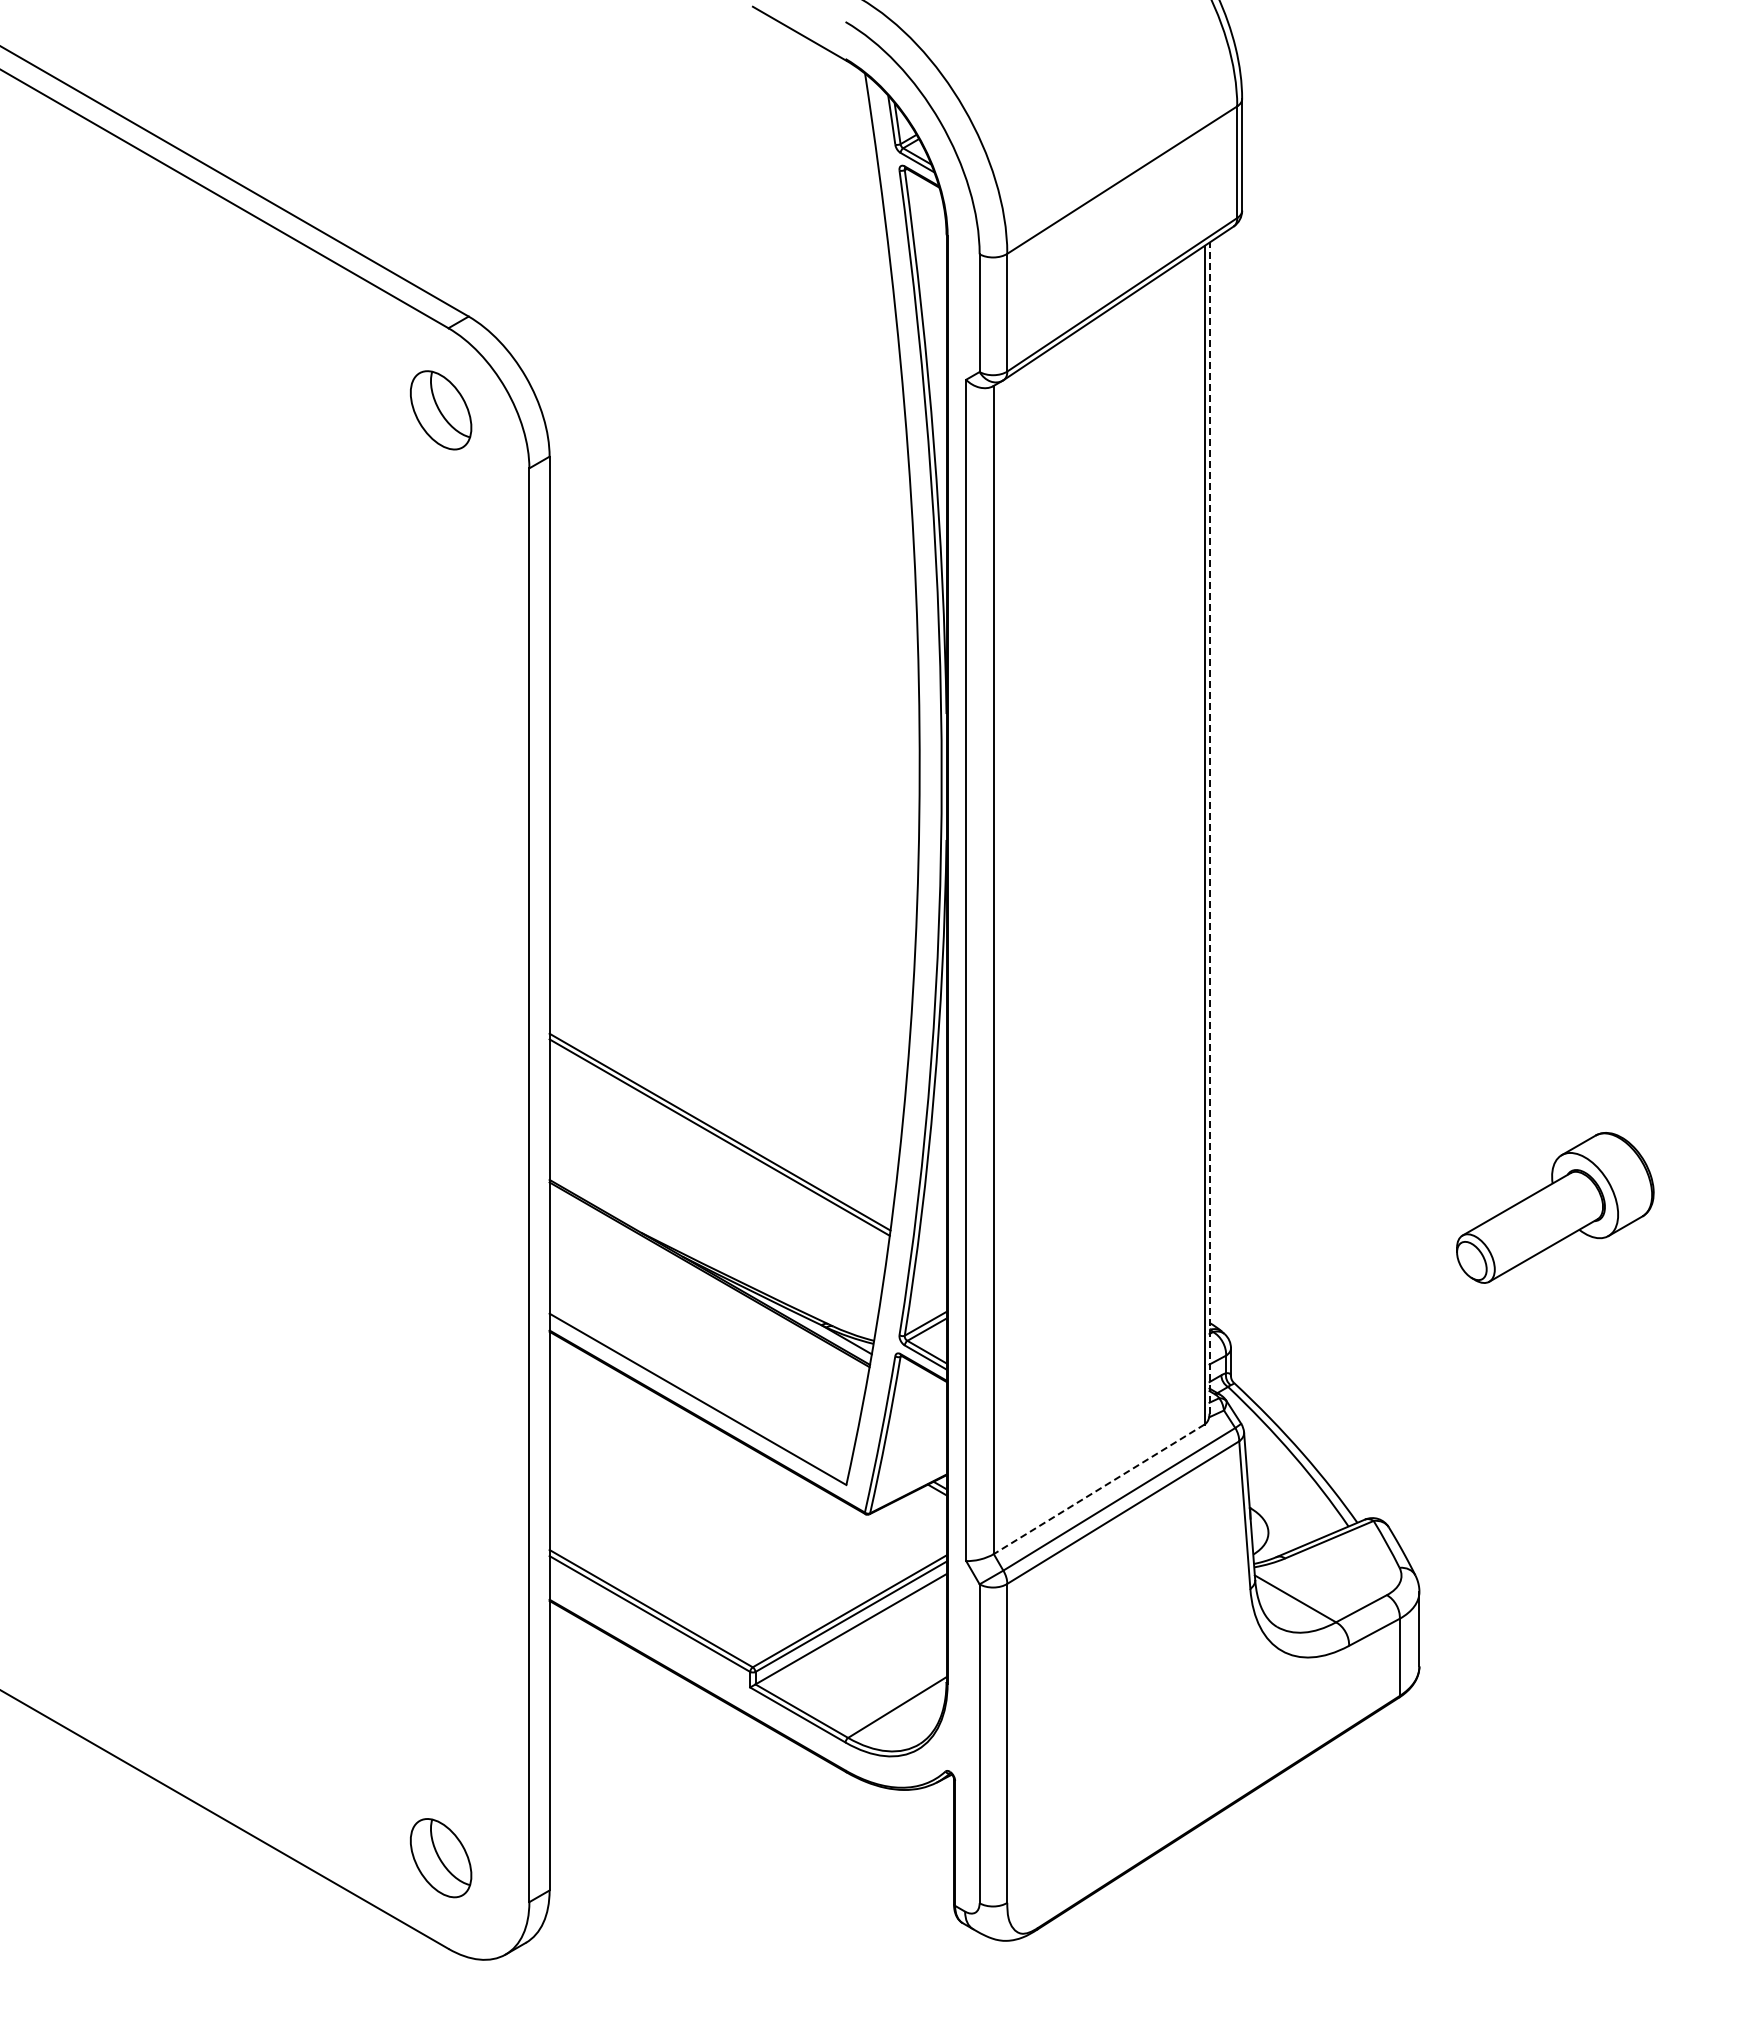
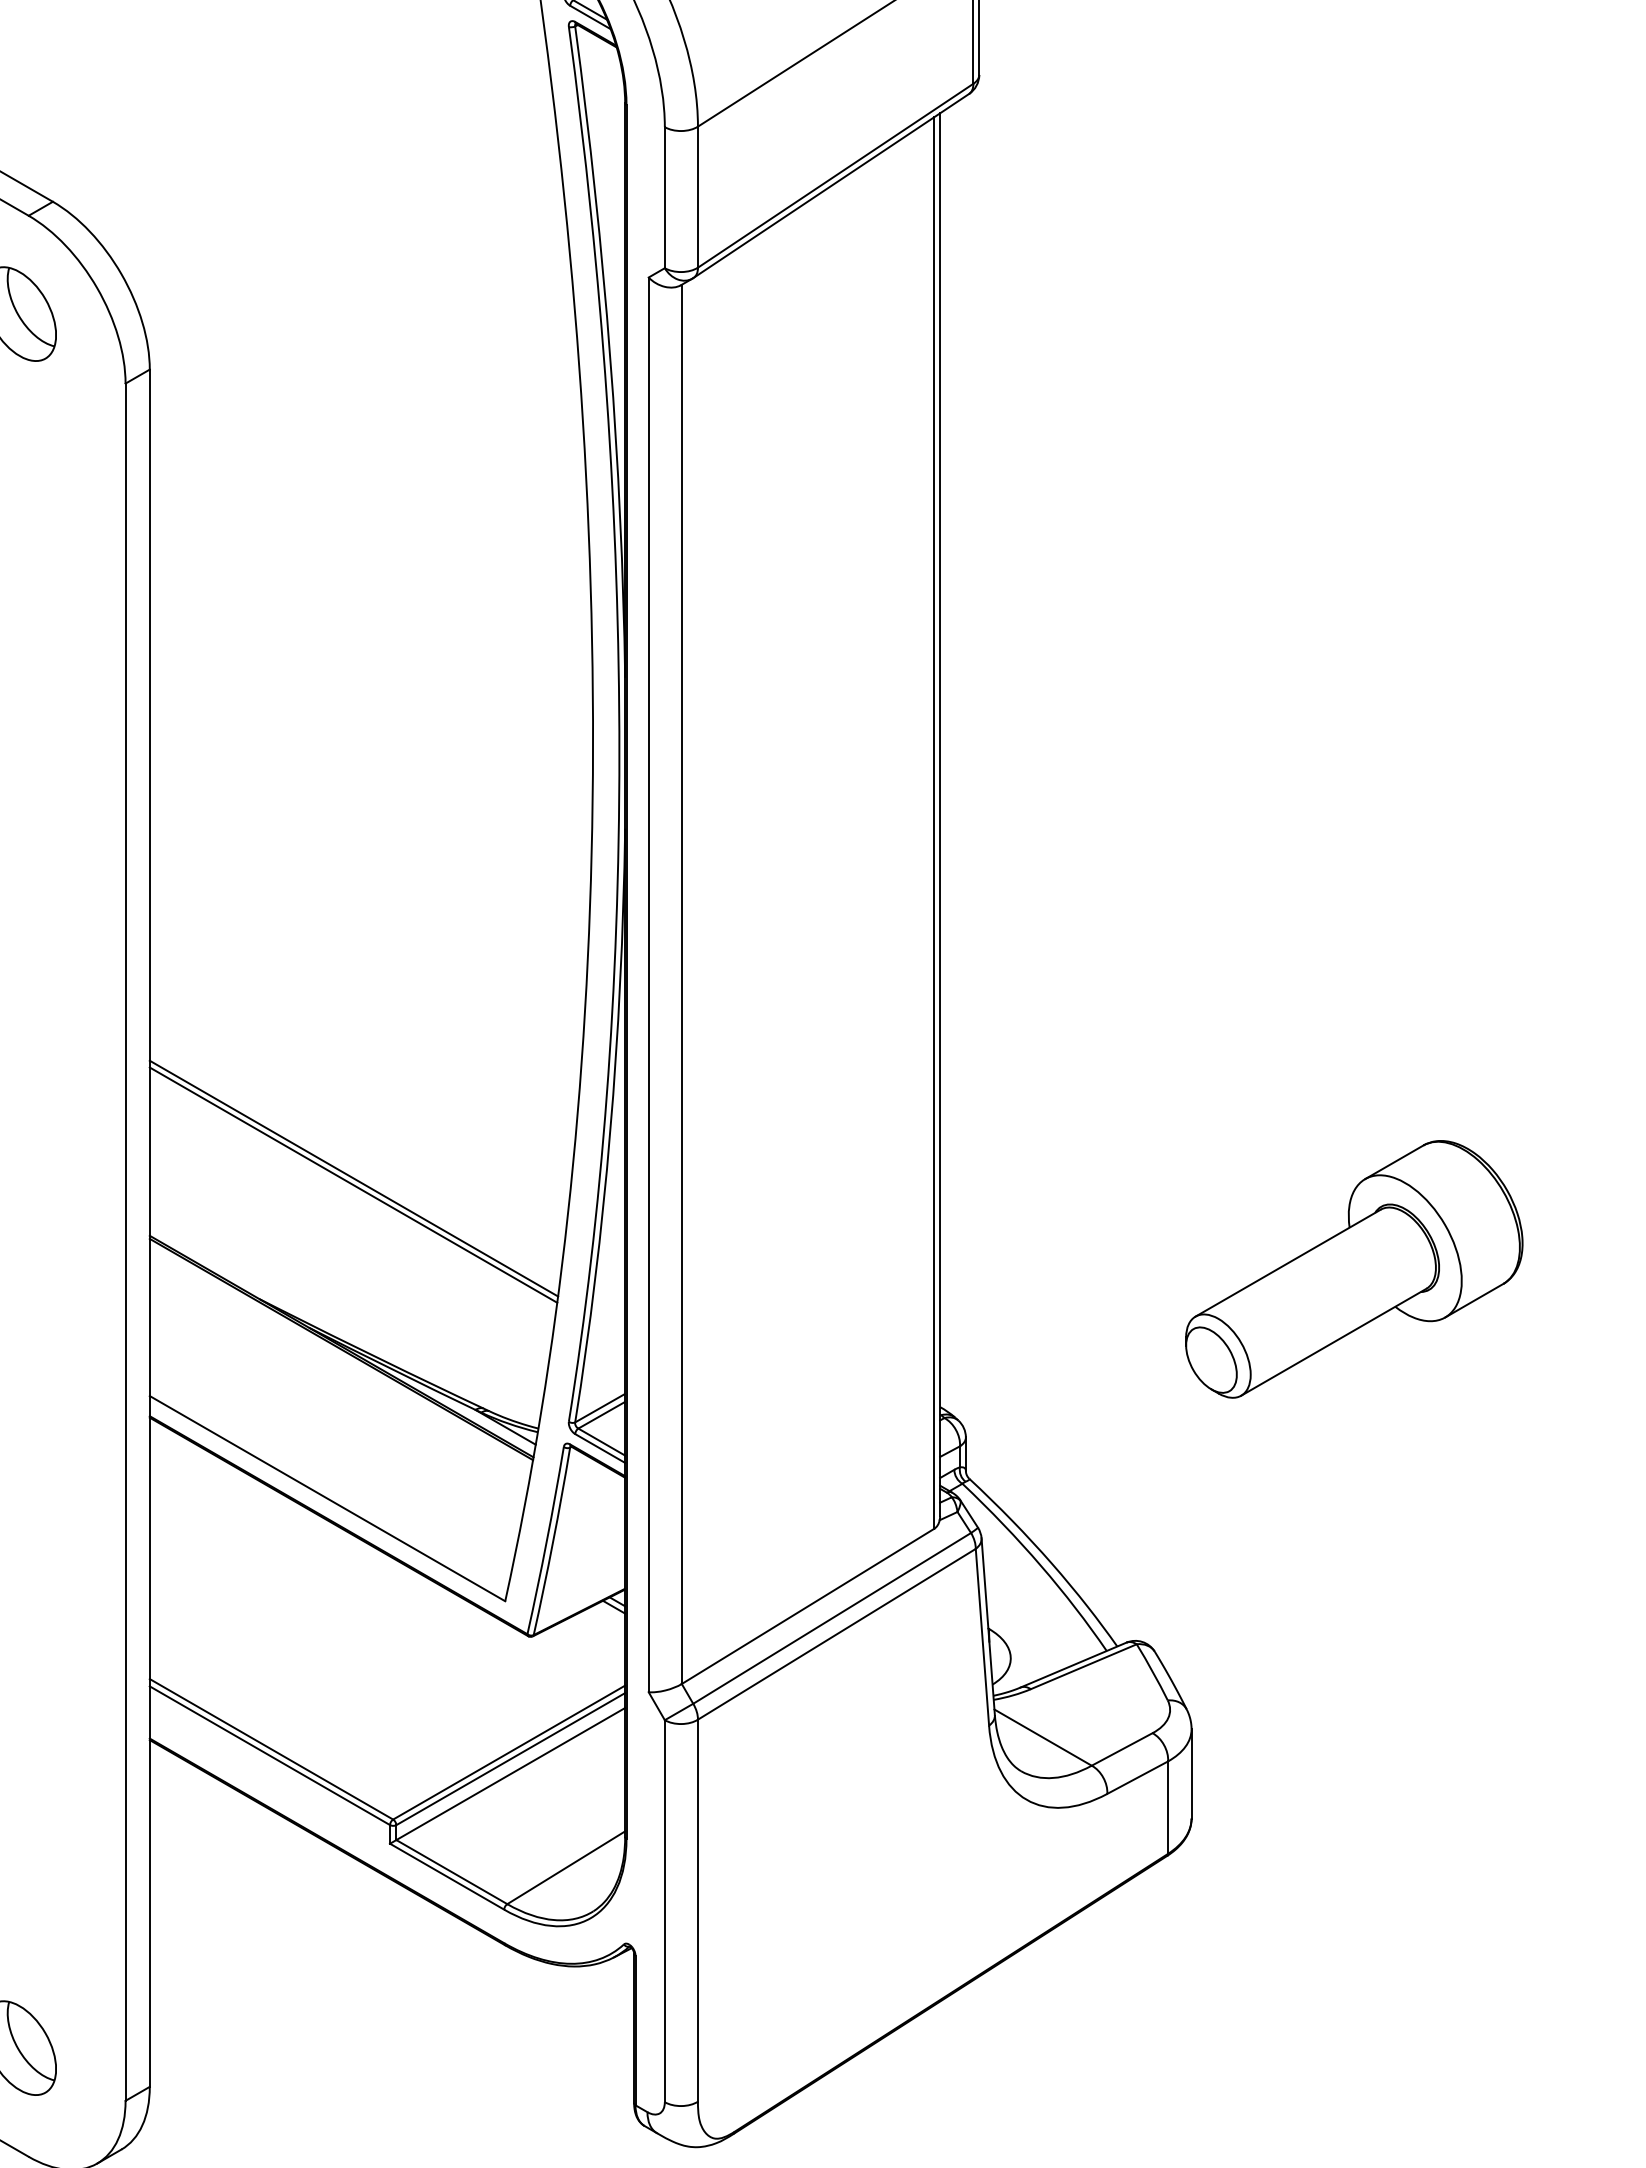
line: (1209, 828) -> (940, 814), dashed -> solid
part: (1555, 1207) -> (1354, 1268), size x1.43
line: (1099, 1489) -> (808, 1606), dashed -> solid

